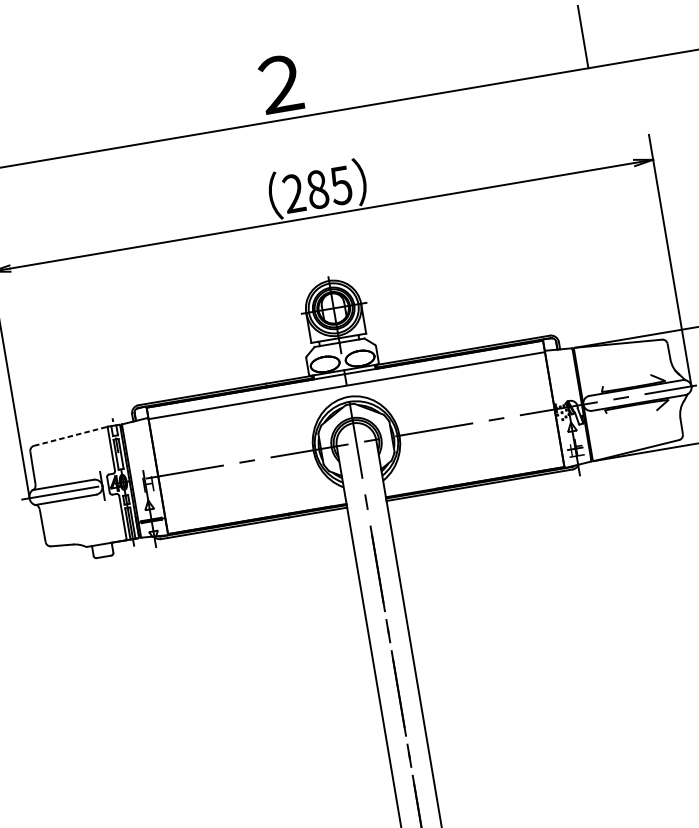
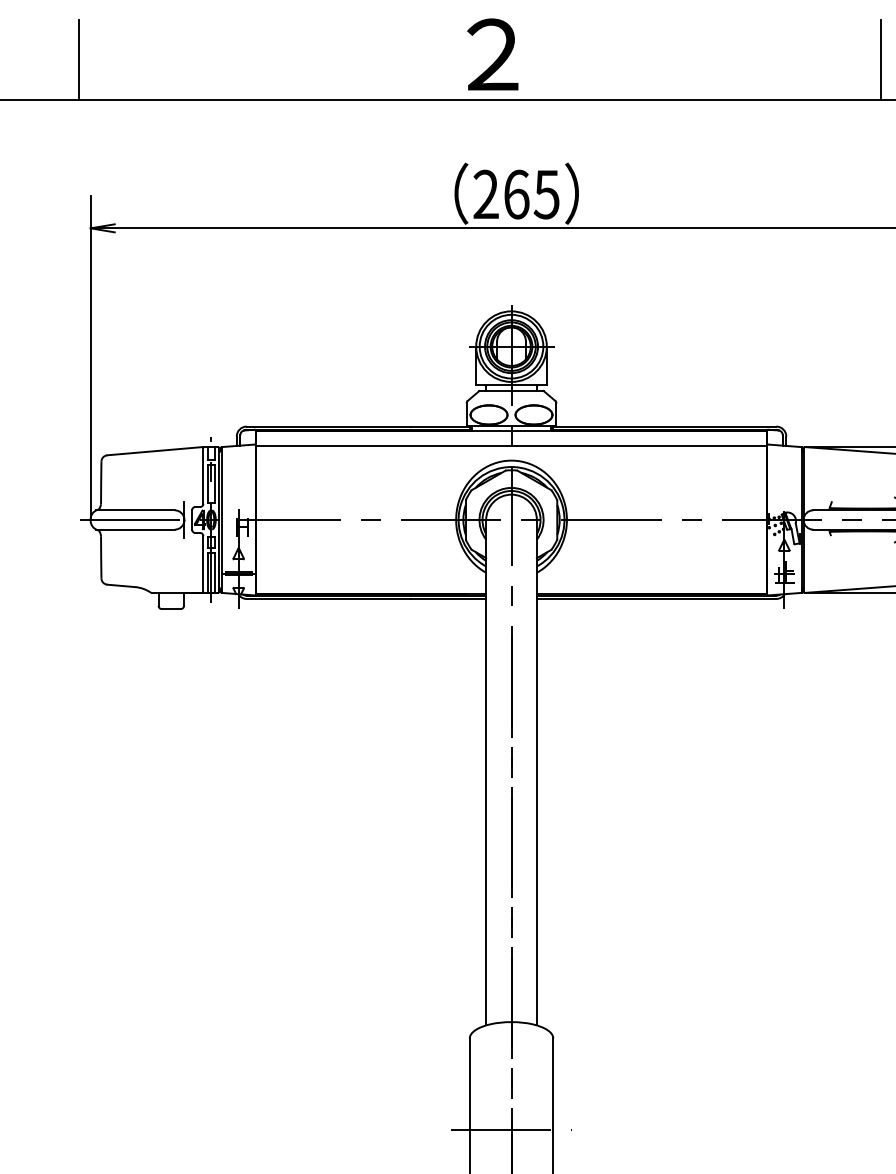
text: (317, 189) -> (516, 194), 285 -> 265
line: (70, 436) -> (154, 451), dashed -> solid

